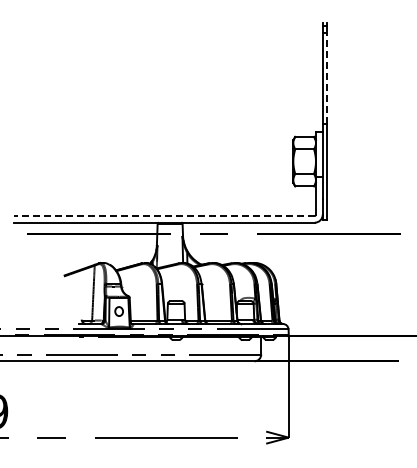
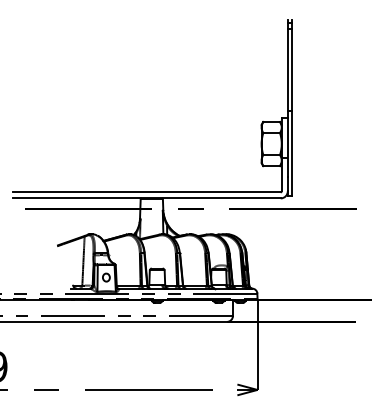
line: (327, 78) -> (292, 69), dashed -> solid
line: (163, 215) -> (145, 192), dashed -> solid

